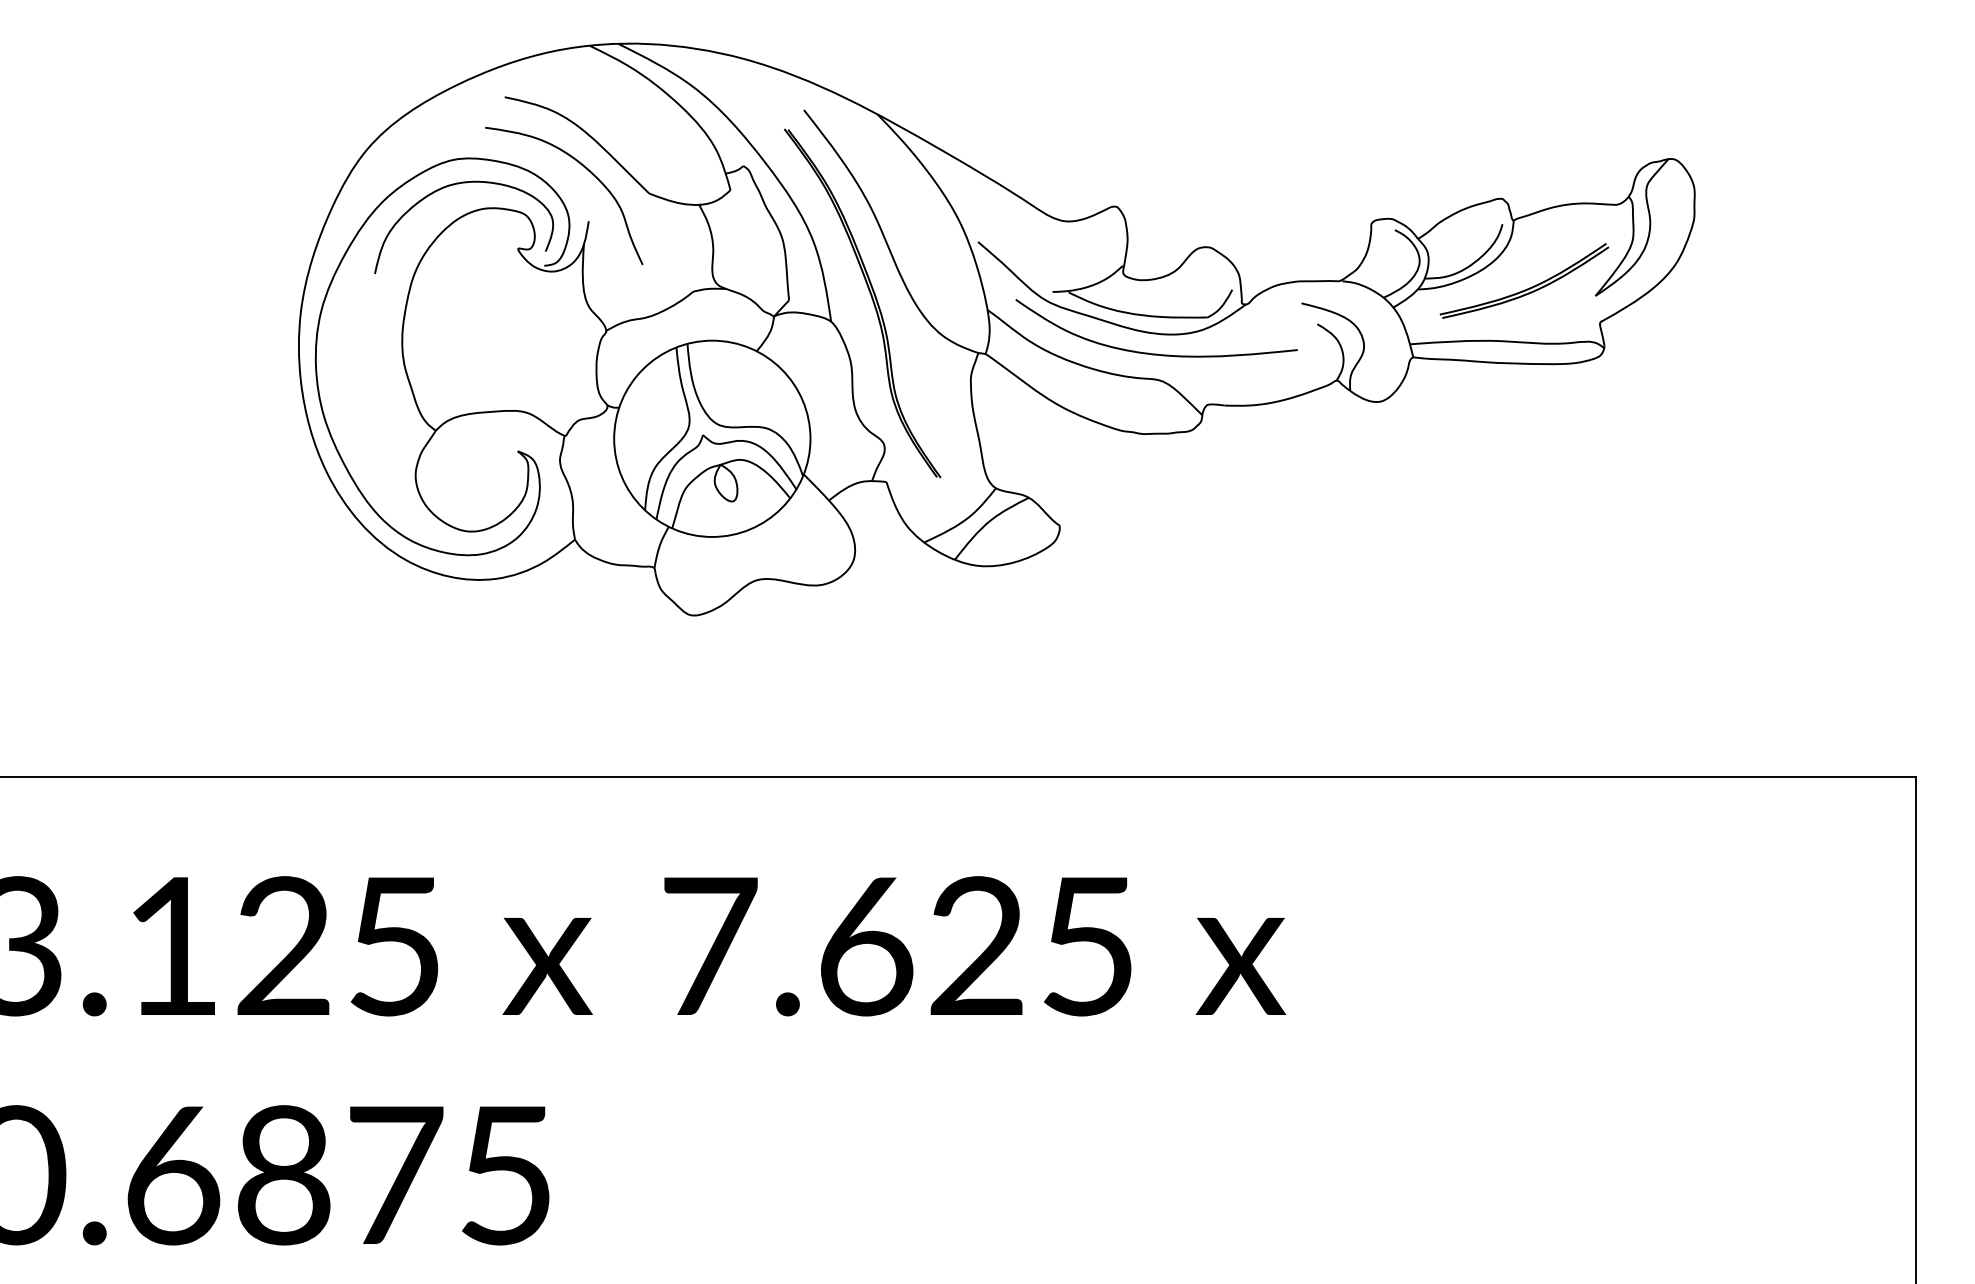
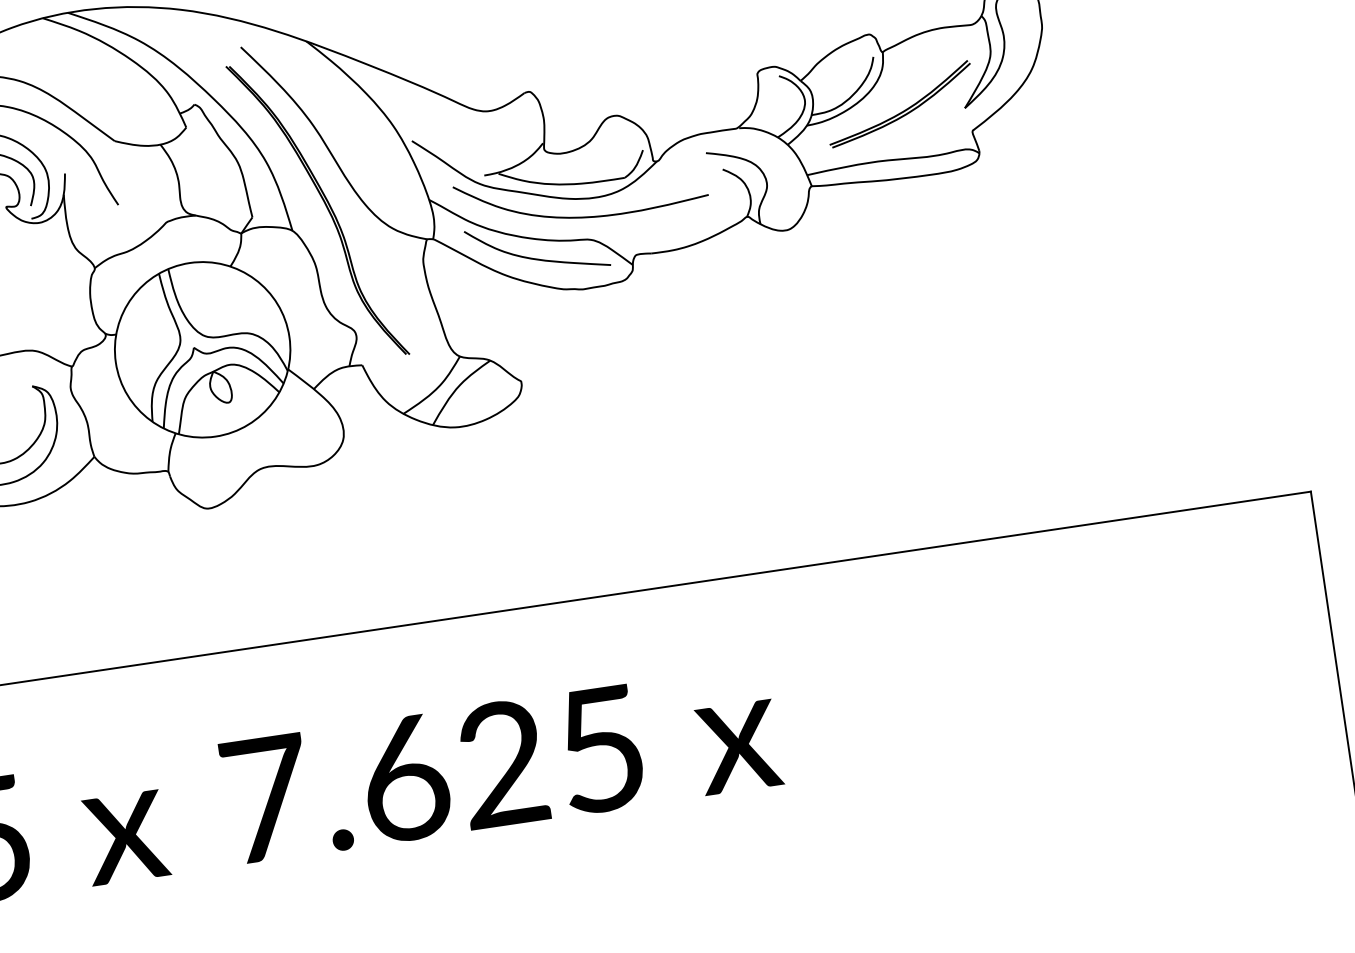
curve: (1098, 392) -> (538, 258), added

